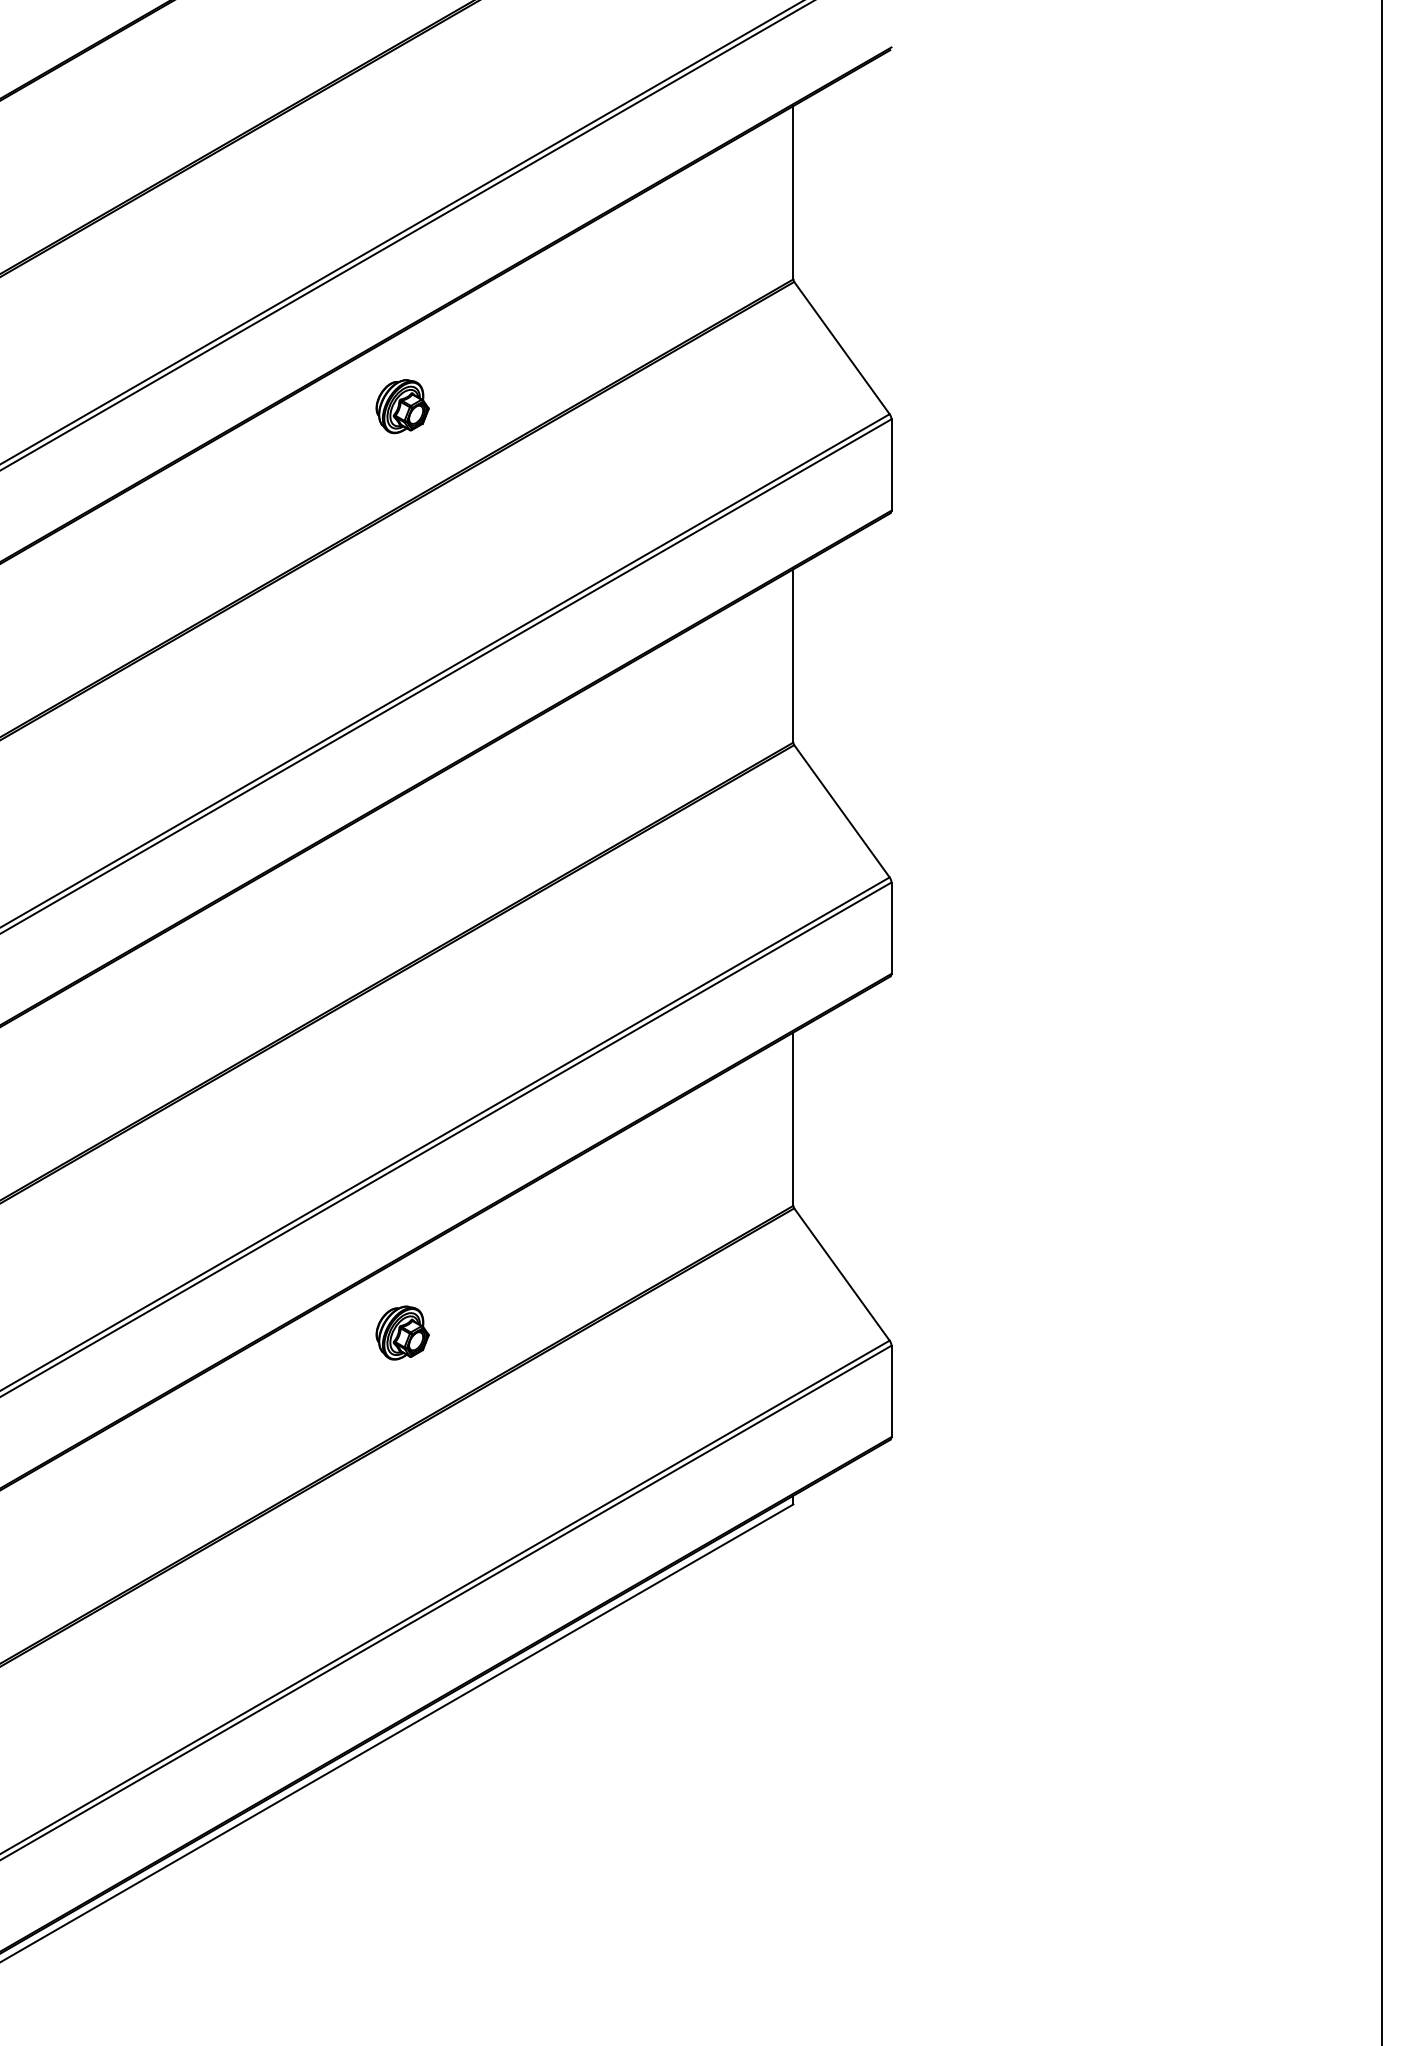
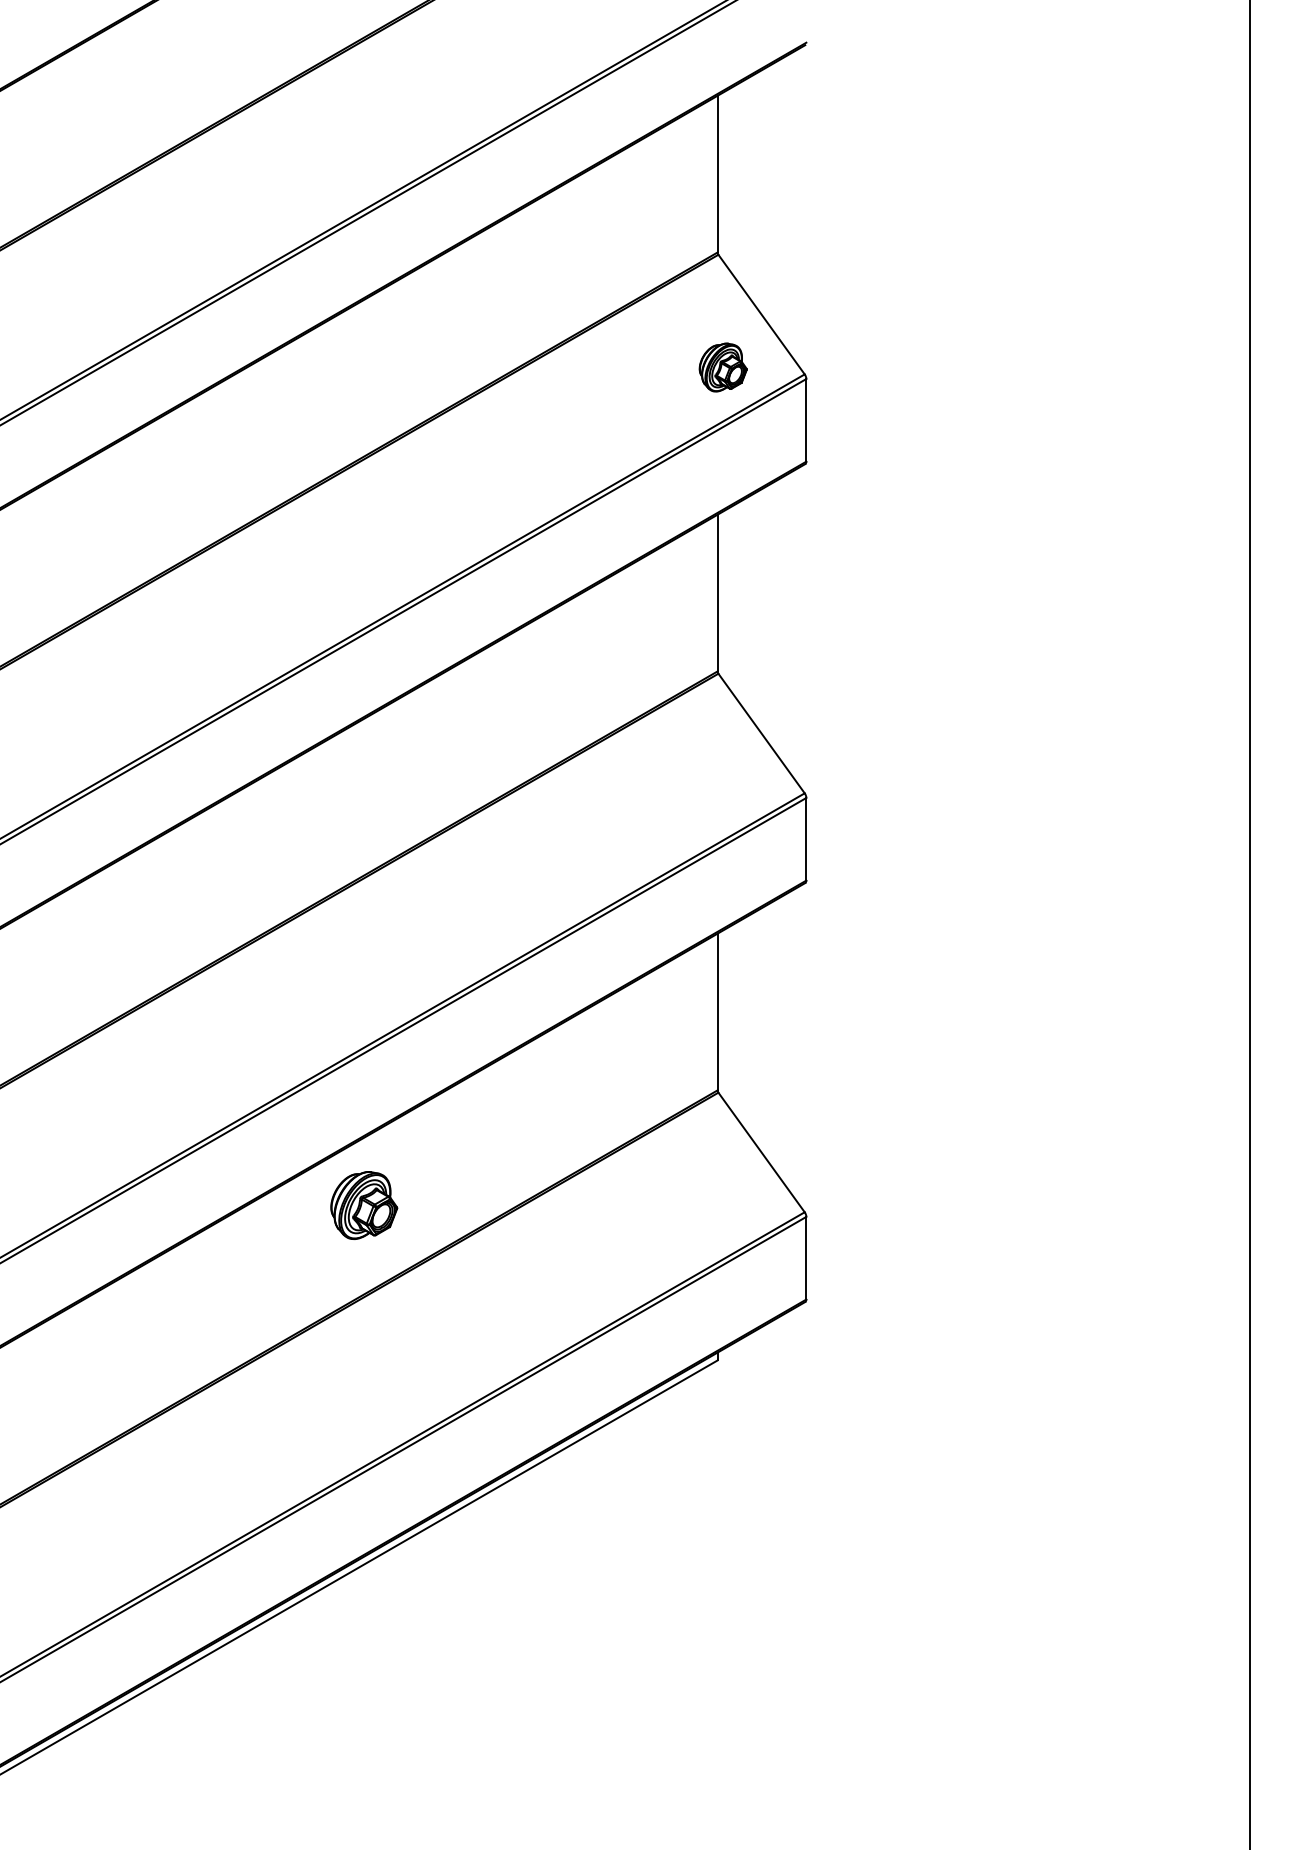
part: (402, 406) -> (723, 367), moved
part: (402, 1332) -> (364, 1204), size x1.4

